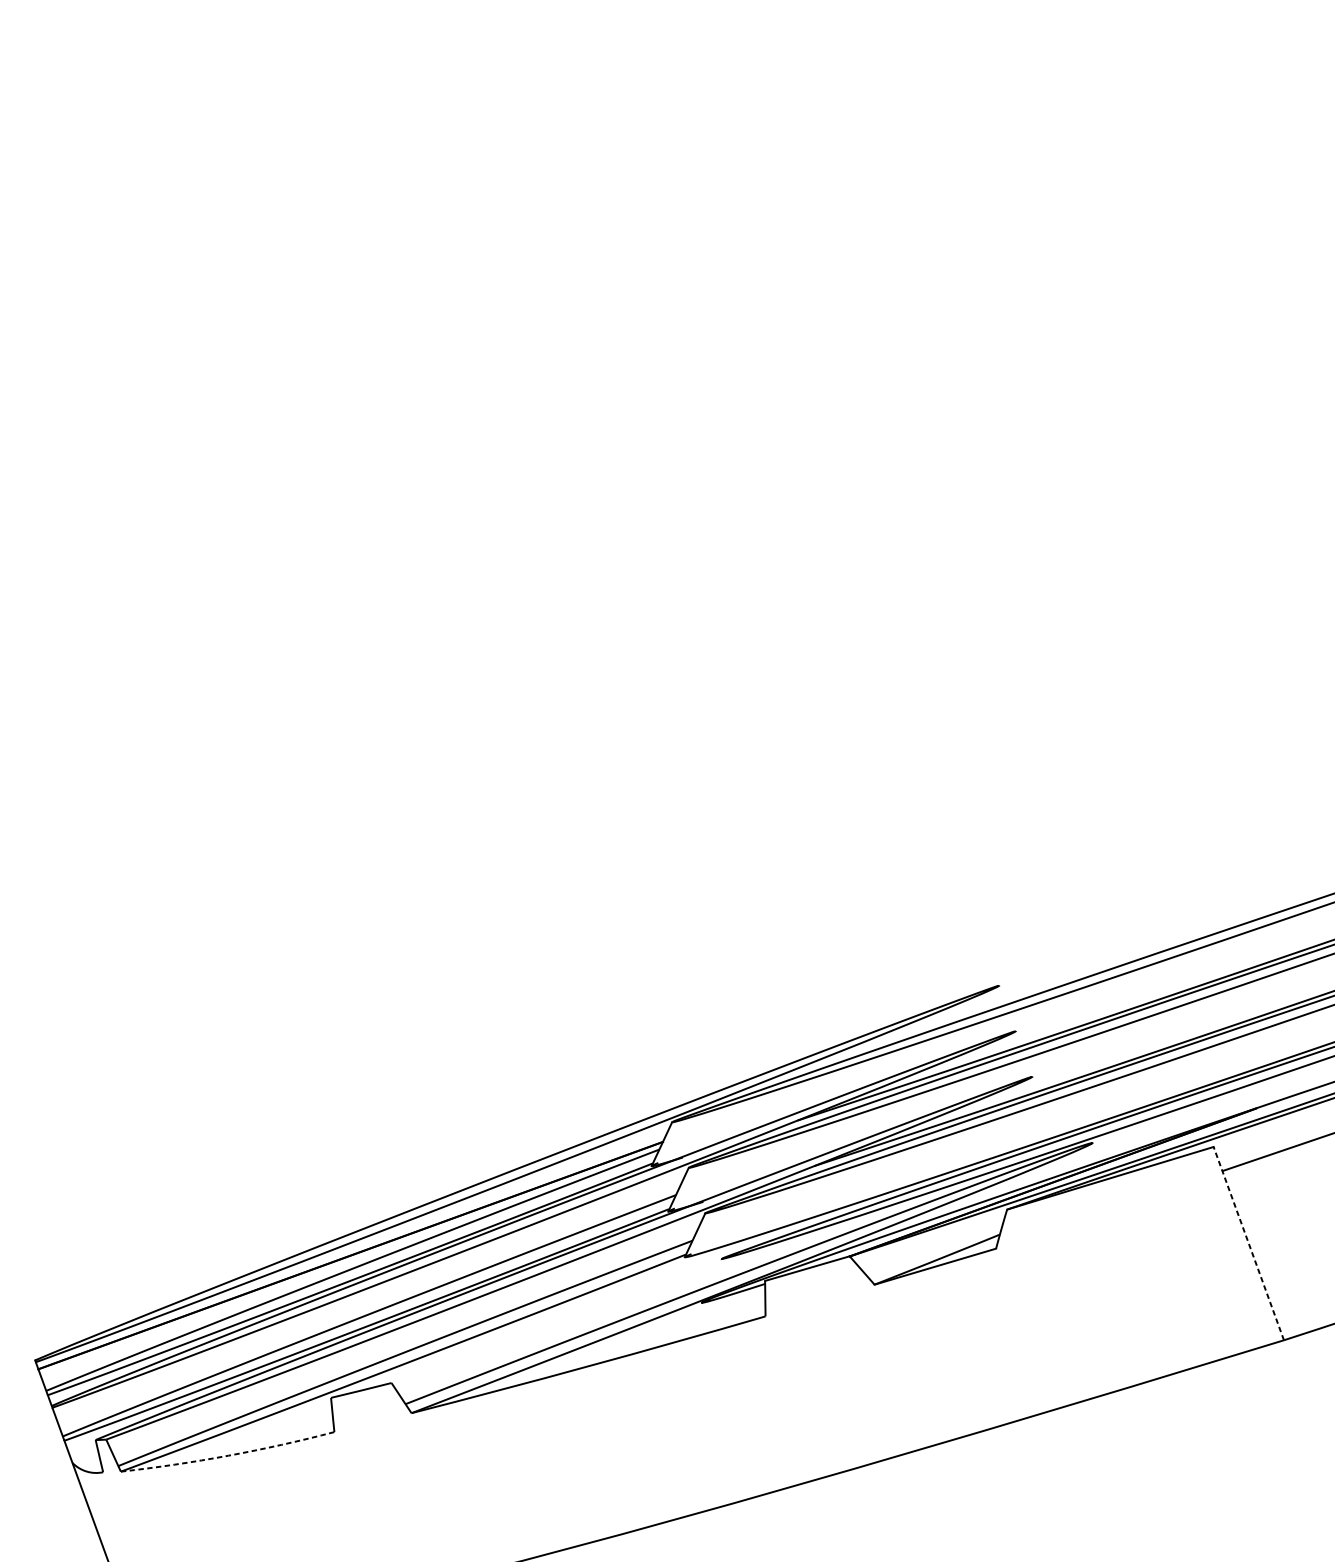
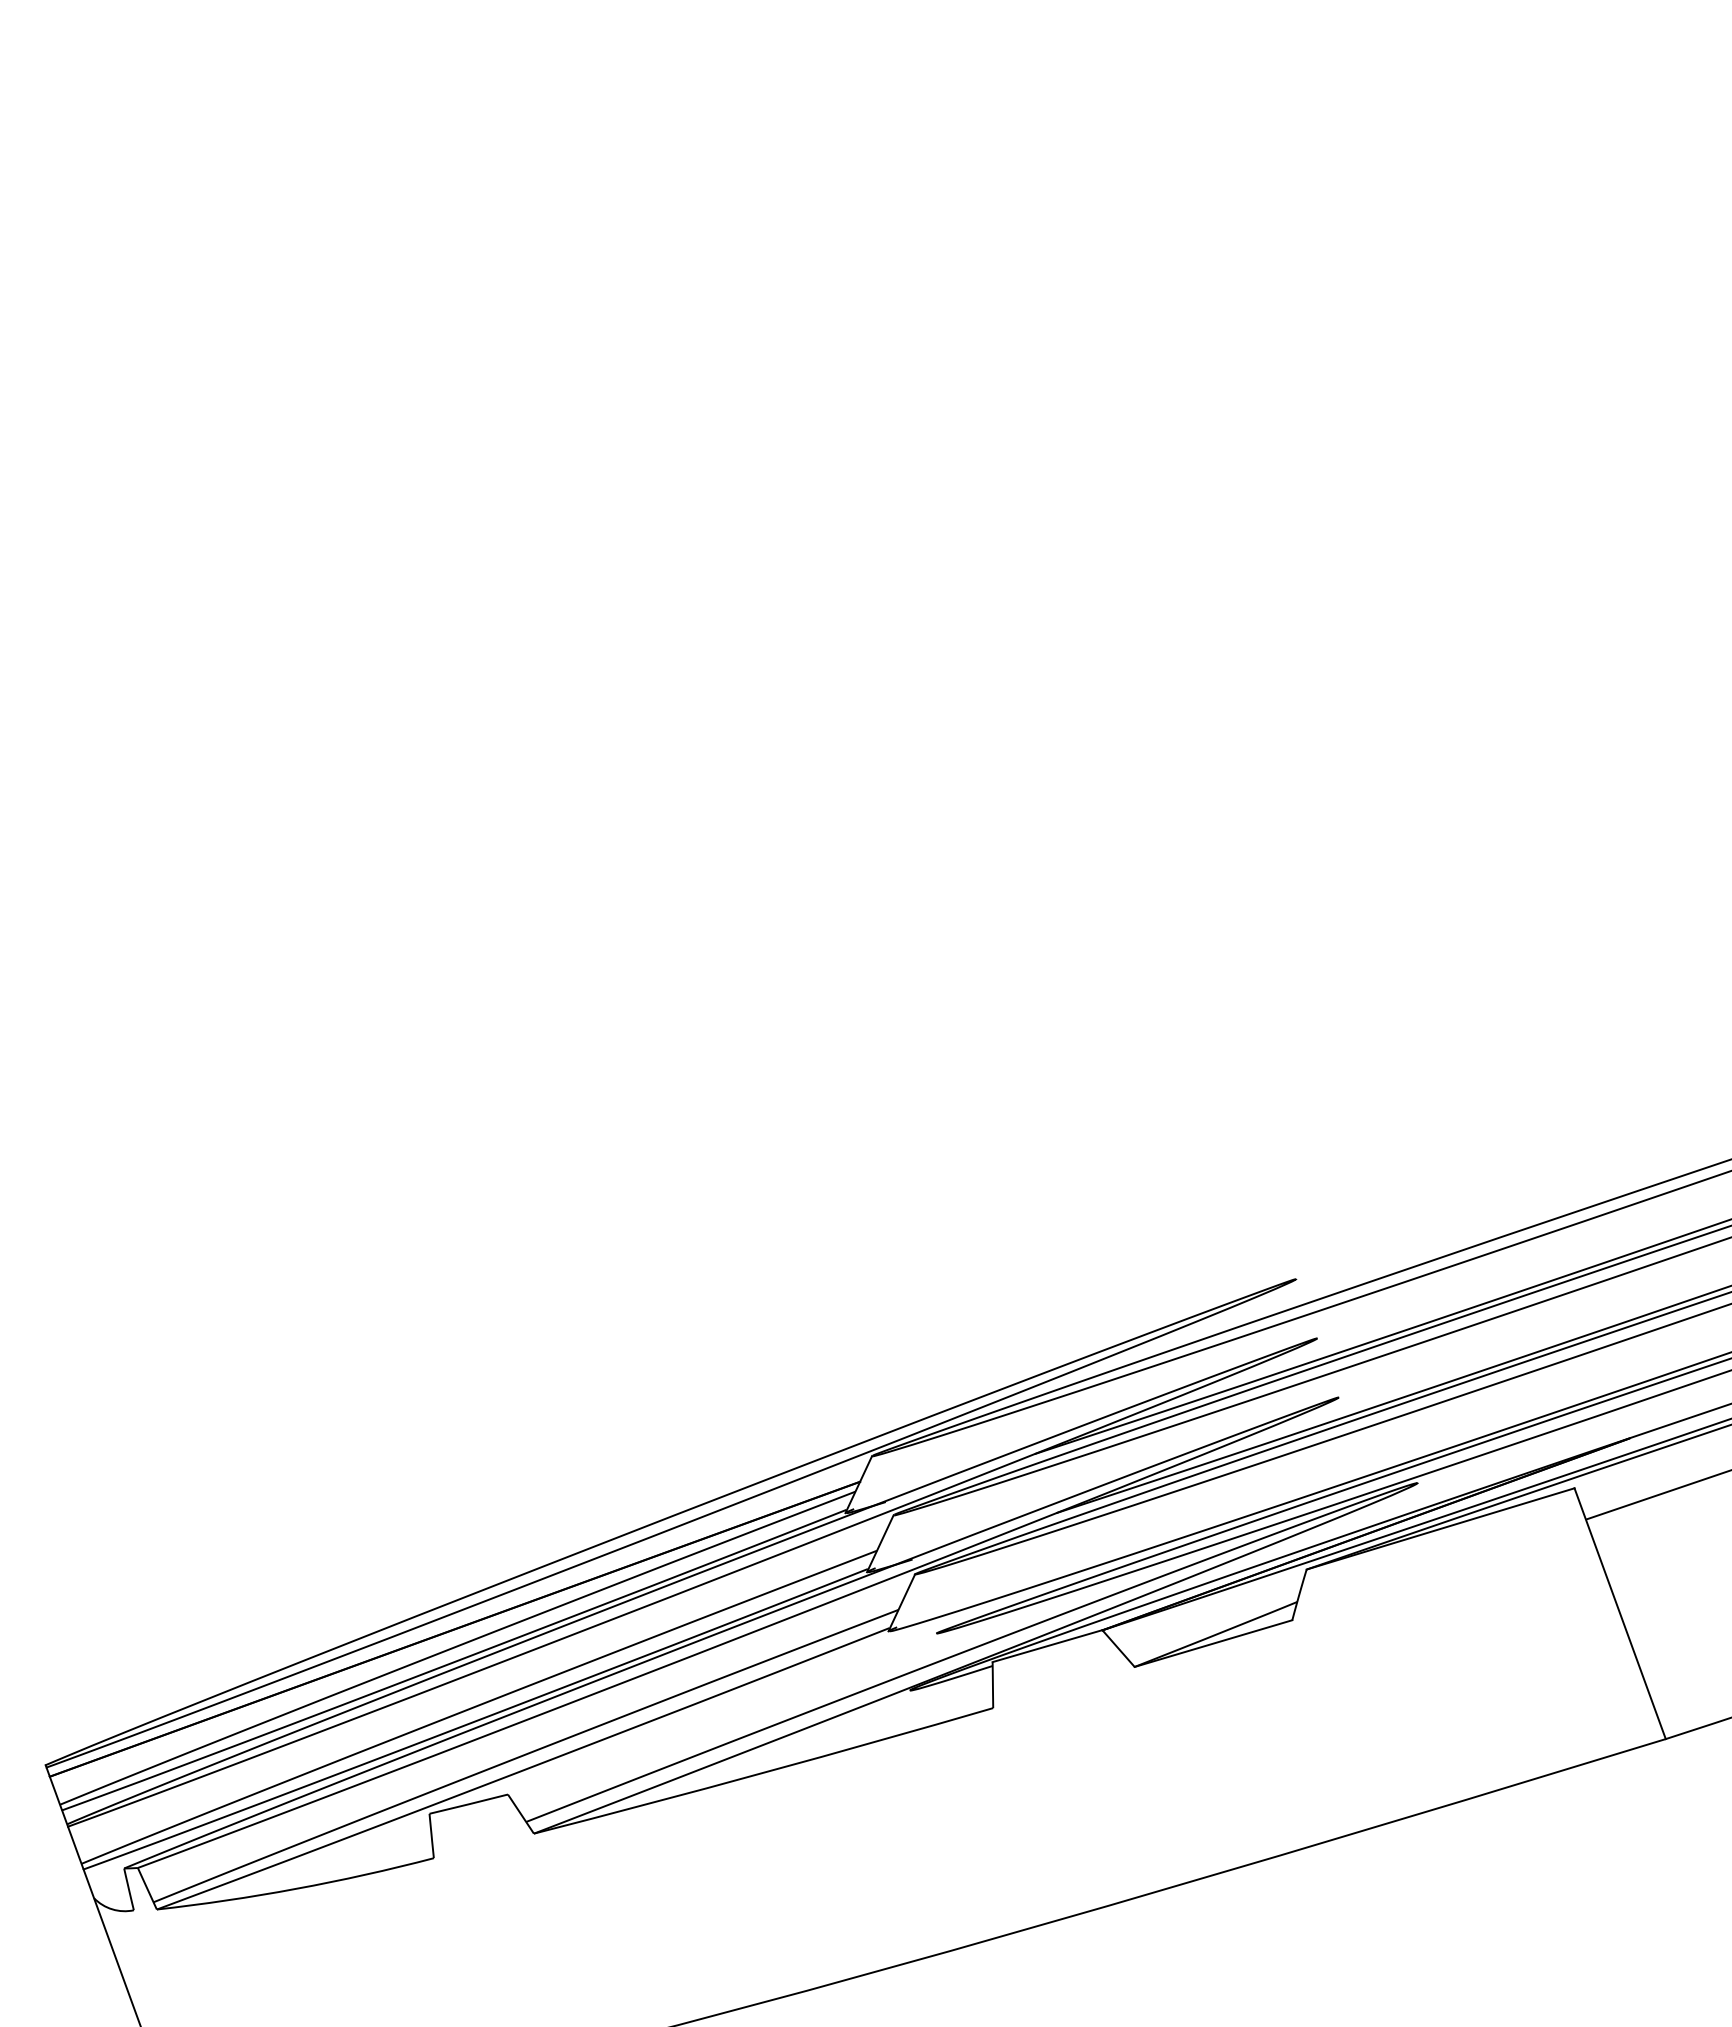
line: (1248, 1243) -> (1619, 1613), dashed -> solid
arc: (228, 1455) -> (296, 1888), dashed -> solid

